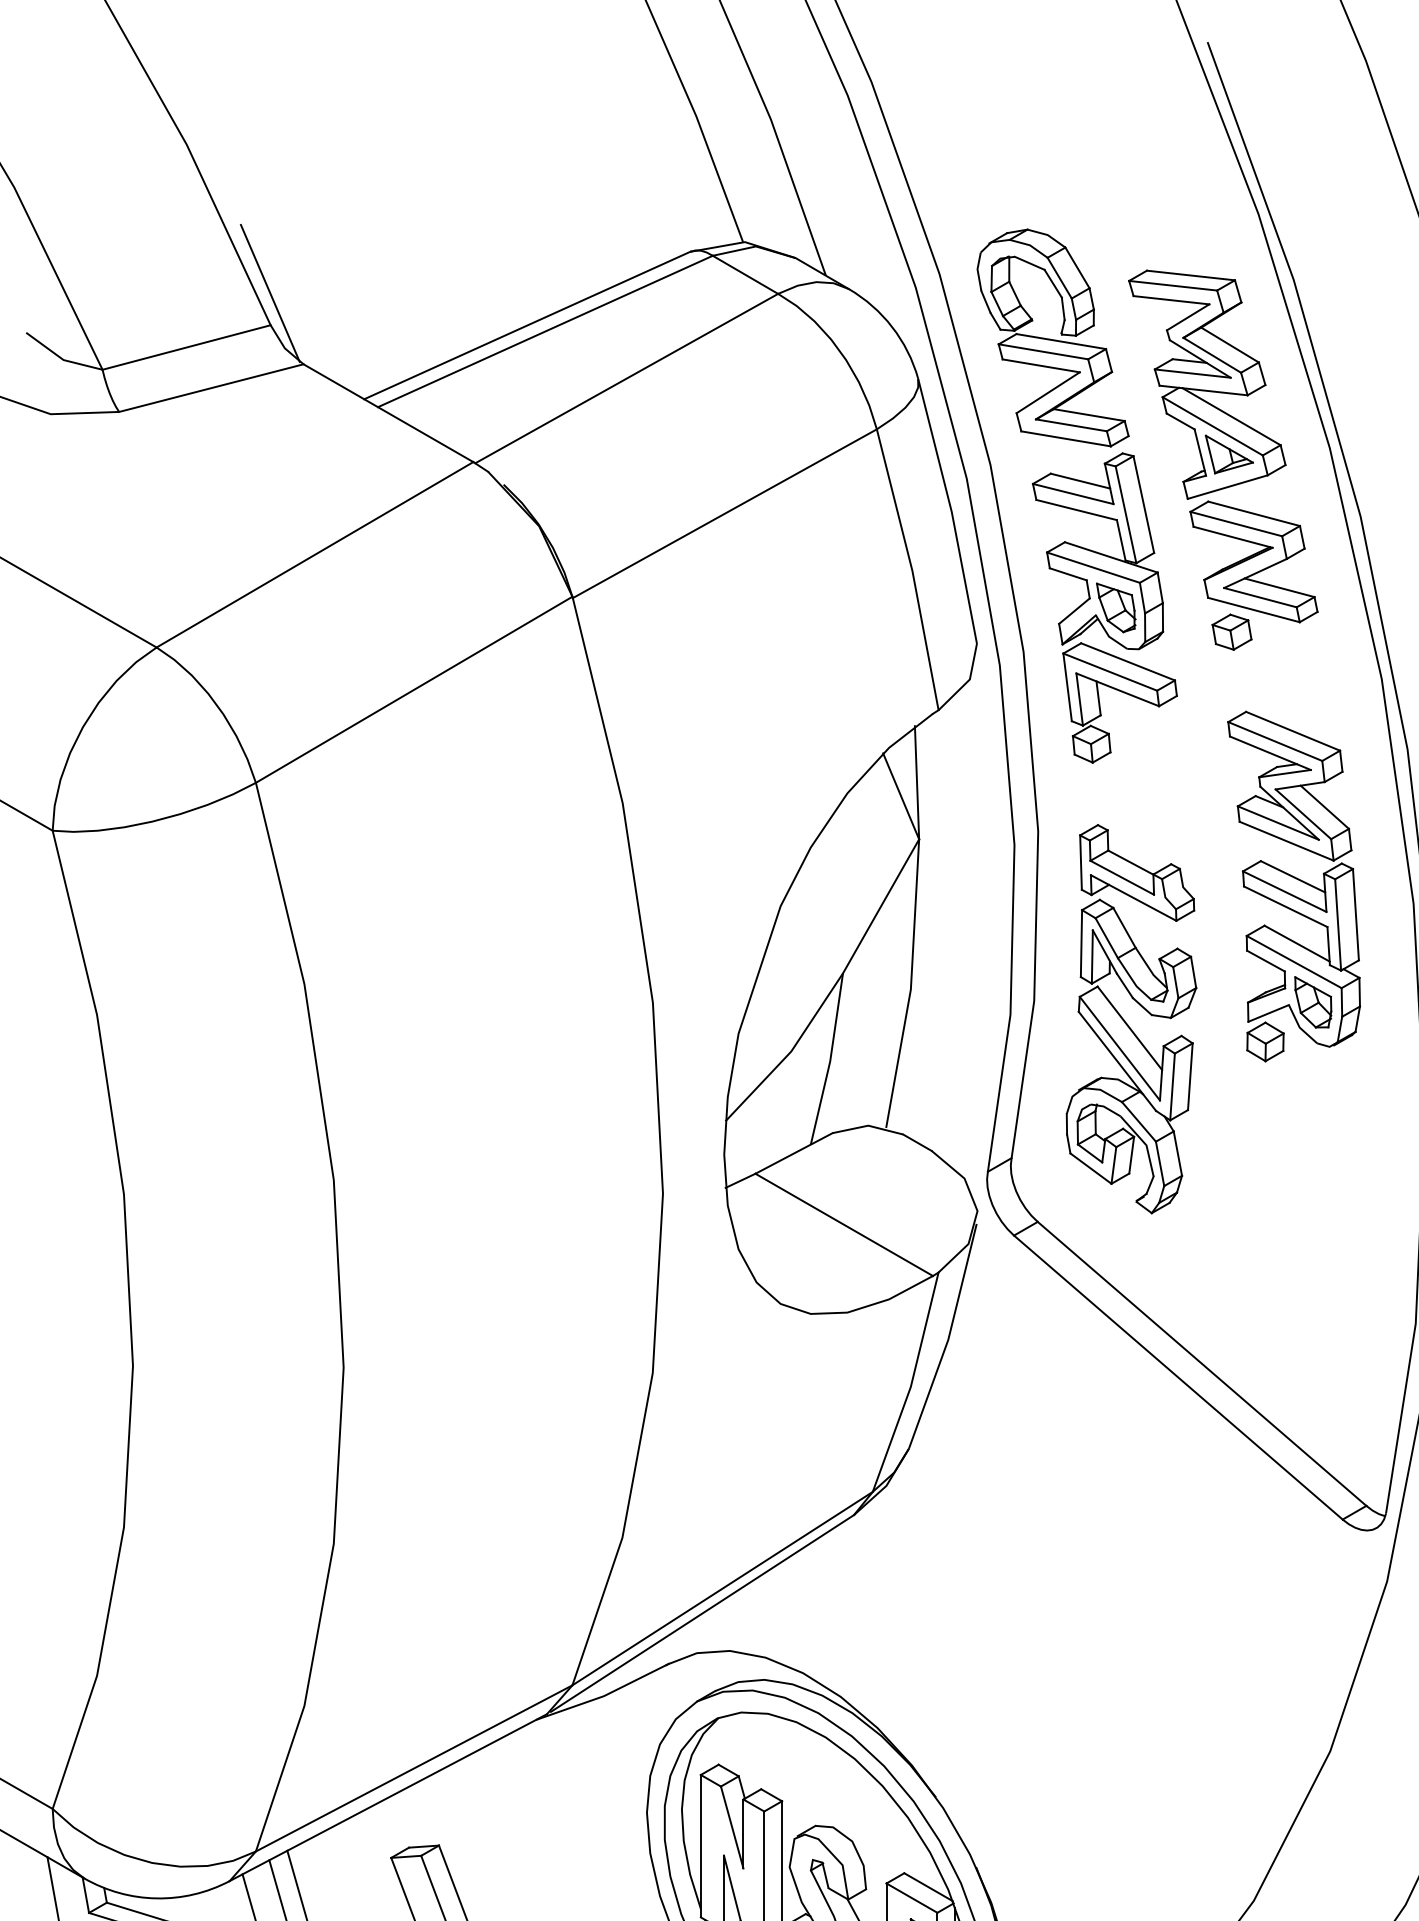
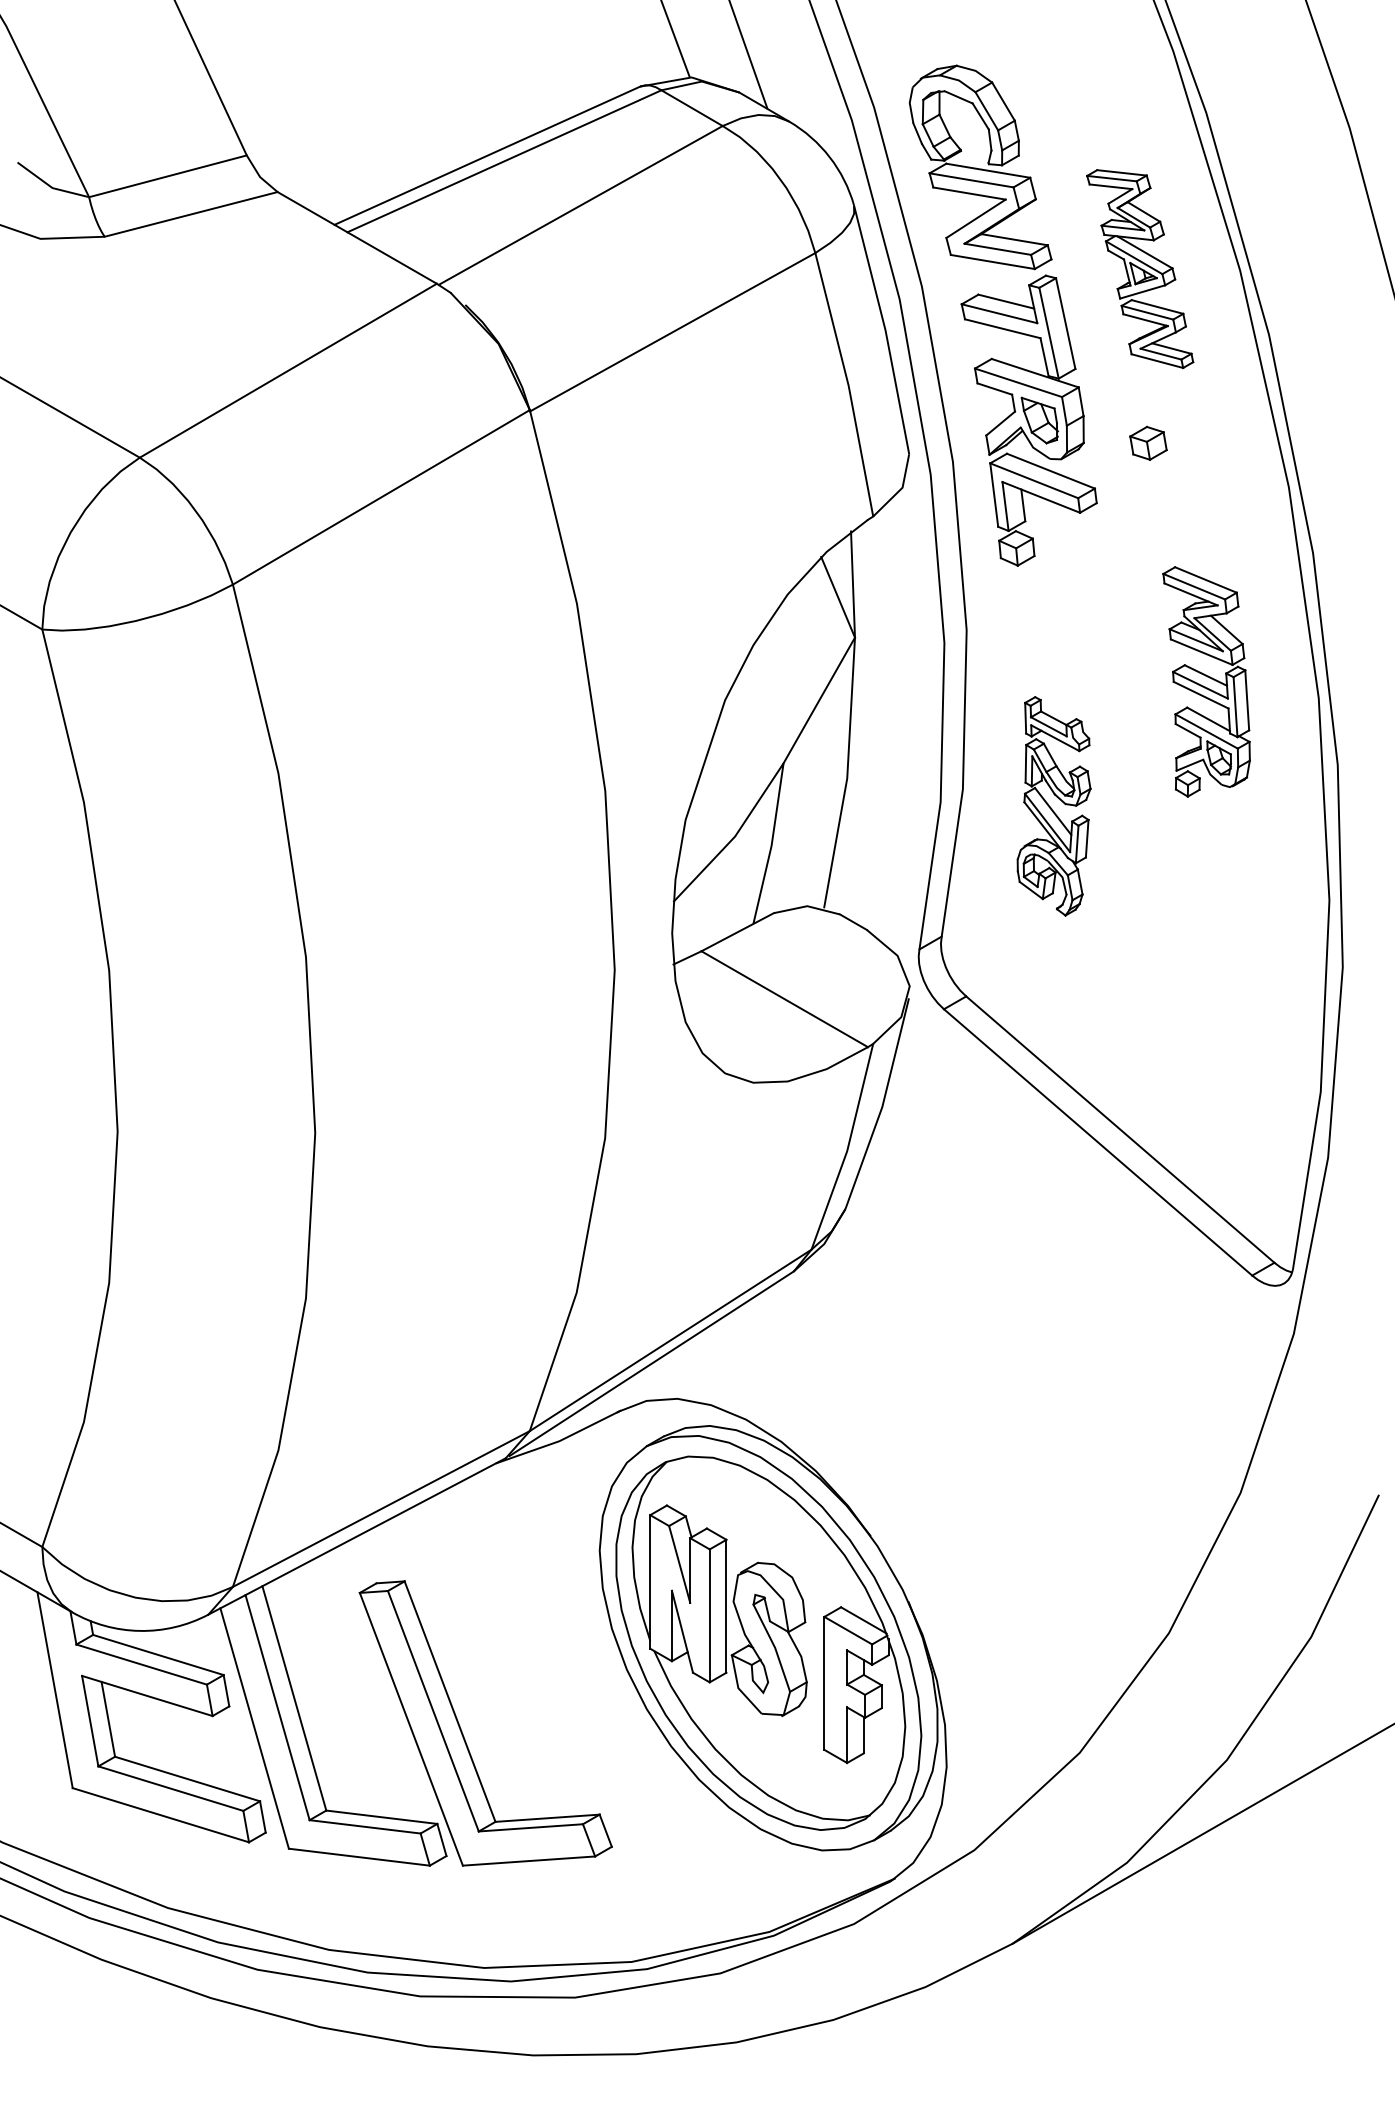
line: (270, 293) -> (246, 125), removed
part: (1222, 445) -> (1139, 268), size x0.6
part: (1293, 886) -> (1206, 681), size x0.7
part: (1130, 1019) -> (1053, 806), size x0.6

